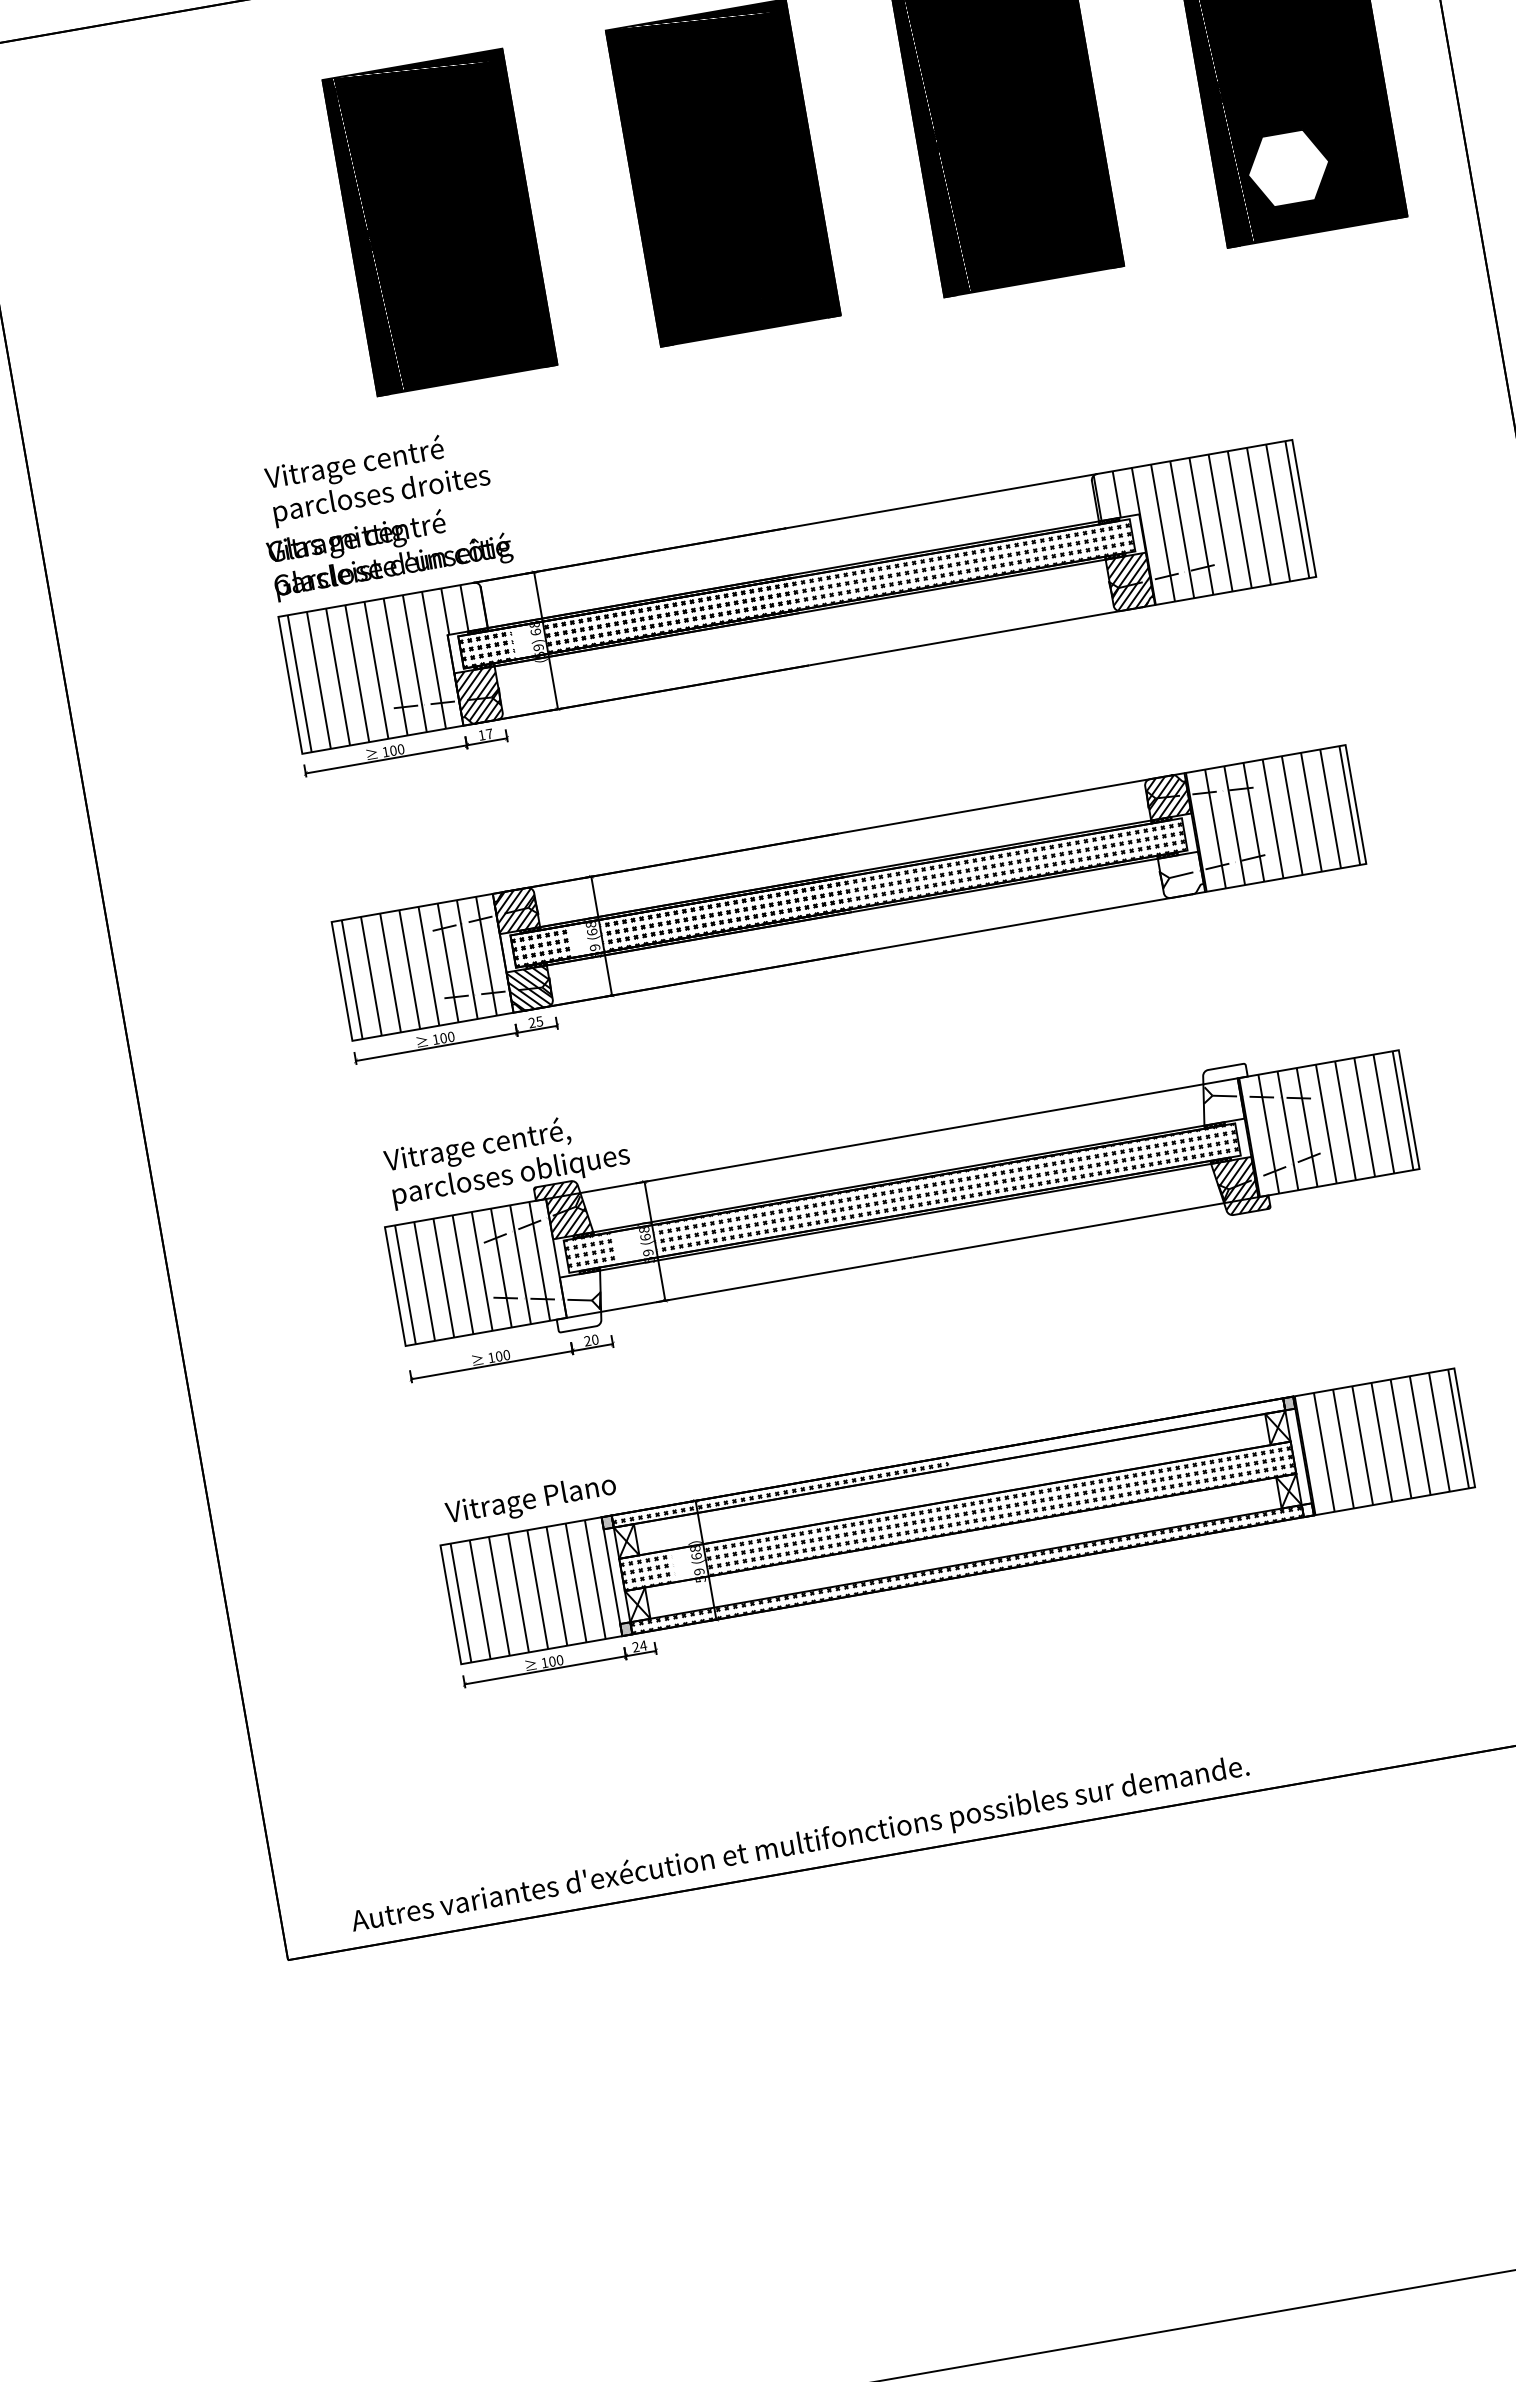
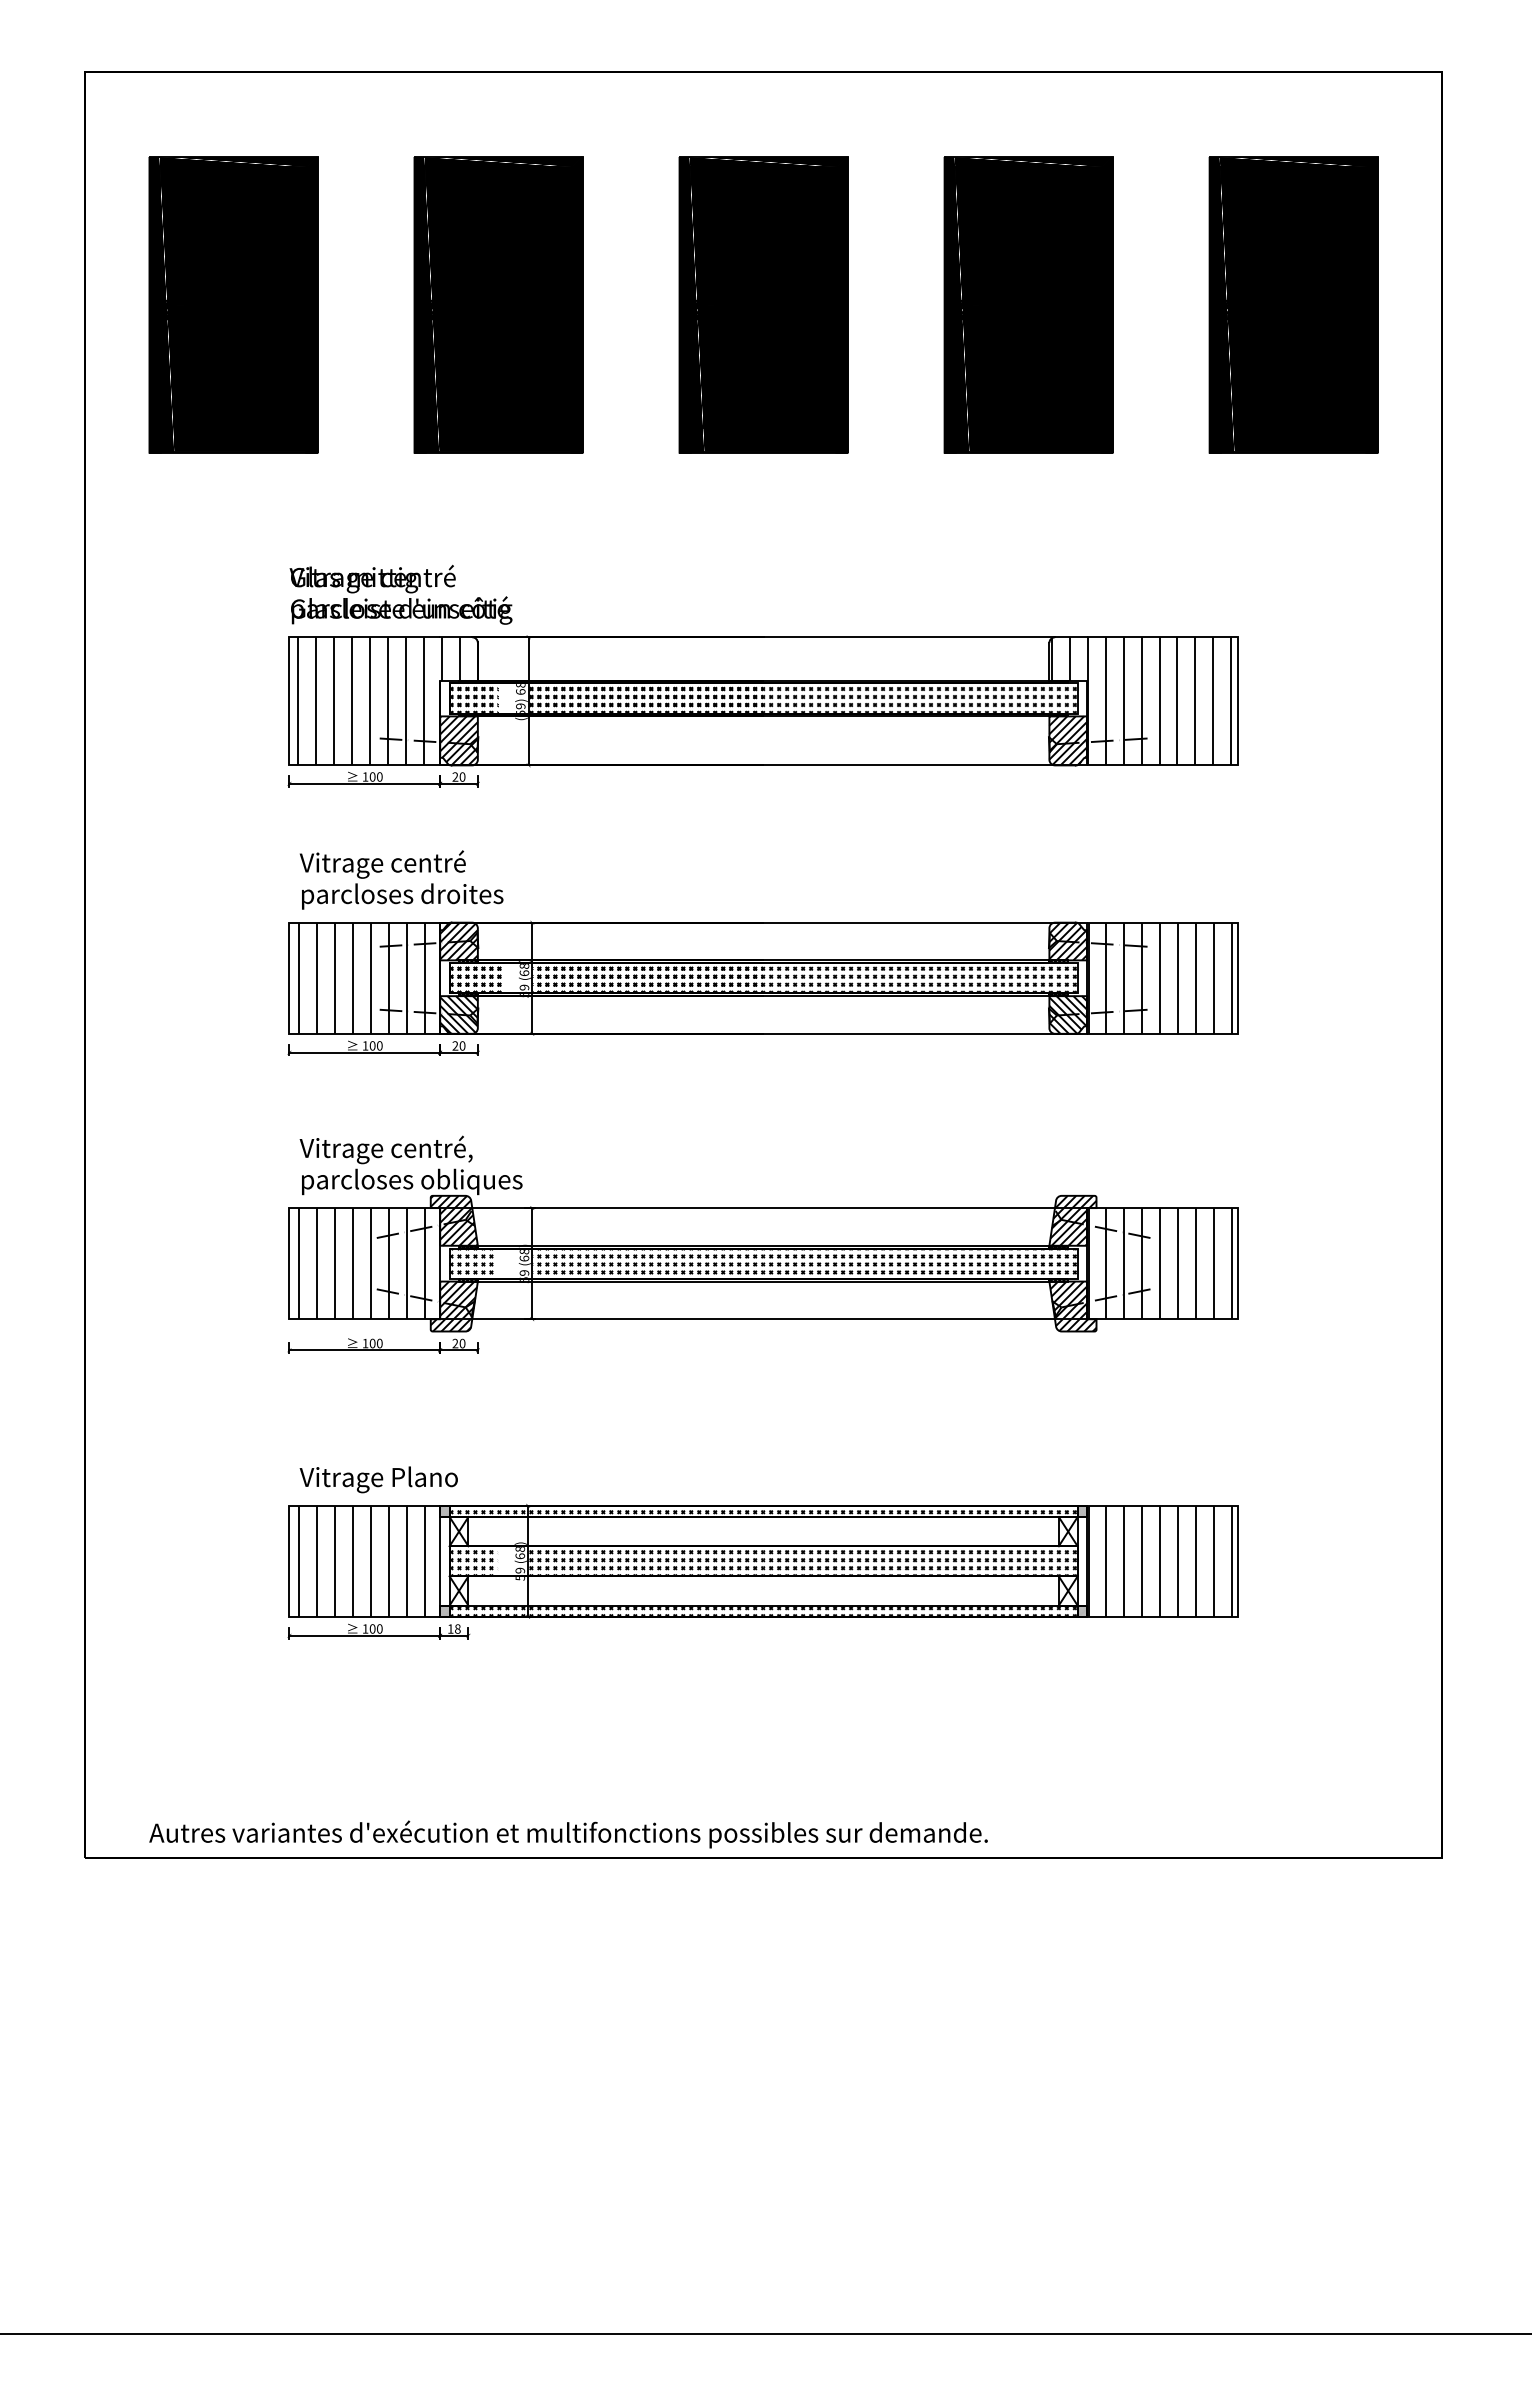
fill: (1288, 168) -> (1277, 390), added
part: (156, 271) -> (233, 304), added
text: (377, 477) -> (401, 879), moved
text: (485, 734) -> (458, 776), 17 -> 20
hatch: (1181, 874) -> (1068, 1014), added
text: (539, 1021) -> (462, 1045), 25 -> 20
hatch: (1225, 1094) -> (1073, 1220), added
hatch: (578, 1301) -> (453, 1306), added
hatch: (1114, 1431) -> (919, 1509), added
hatch: (1307, 1509) -> (1082, 1610), added
text: (638, 1646) -> (453, 1628), 24 -> 18

